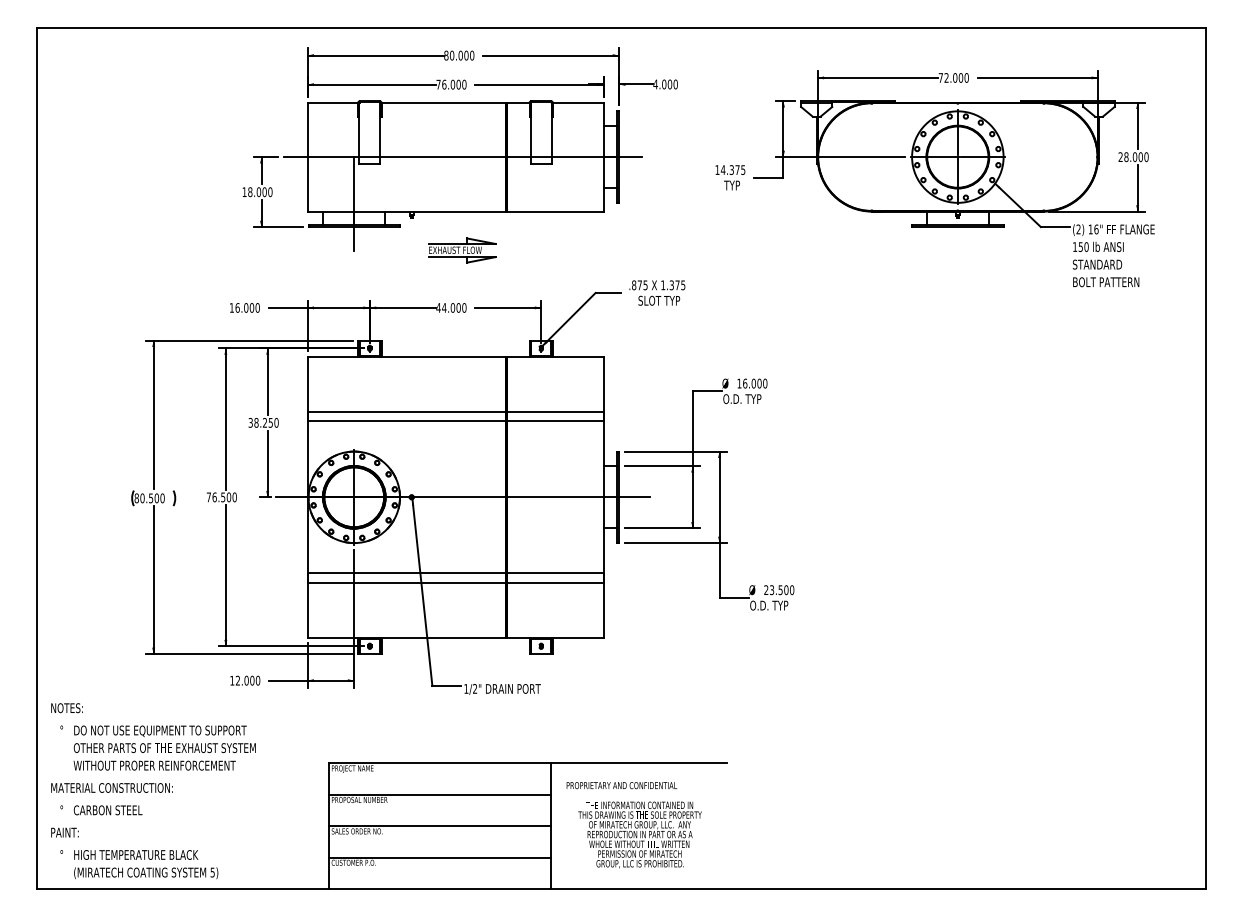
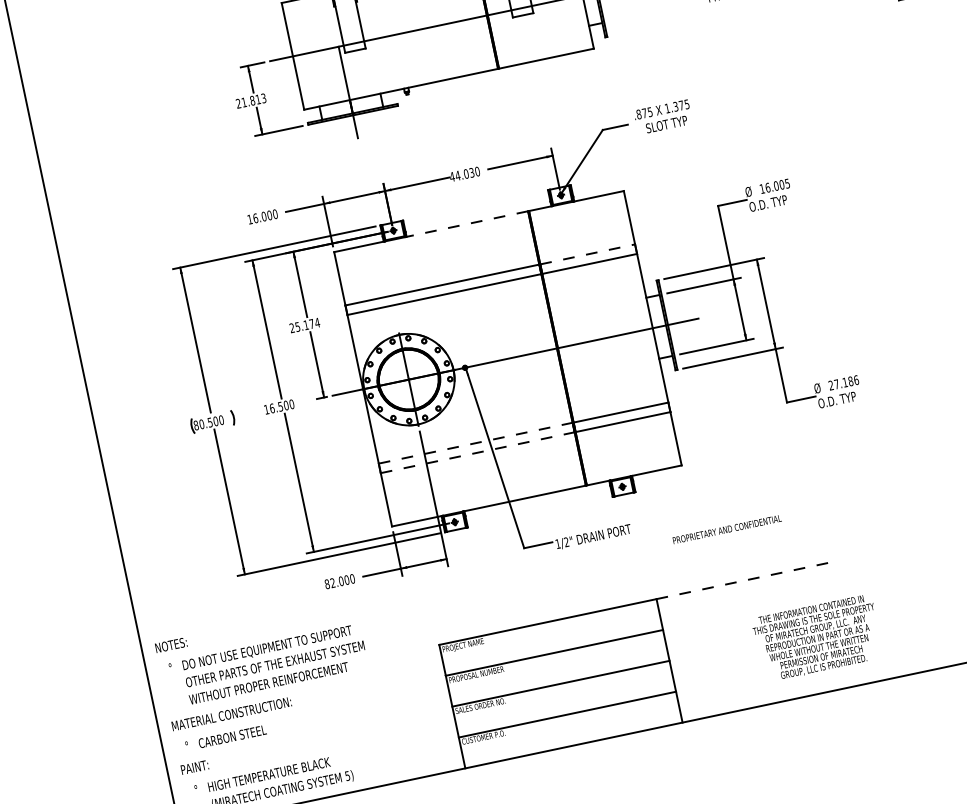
text: (257, 192) -> (251, 101), 18.000 -> 21.813
part: (462, 250) -> (463, 115), removed
text: (458, 307) -> (471, 172), 44.000 -> 44.030
line: (442, 357) -> (466, 224), solid -> dashed
text: (765, 383) -> (787, 183), 16.000 -> 16.005
line: (555, 411) -> (588, 254), solid -> dashed
text: (263, 422) -> (304, 325), 38.250 -> 25.174
text: (208, 497) -> (266, 409), 76.500 -> 16.500
line: (407, 573) -> (476, 443), solid -> dashed
line: (407, 583) -> (478, 453), solid -> dashed
text: (782, 590) -> (847, 382), 23.500 -> 27.186
text: (232, 680) -> (327, 584), 12.000 -> 82.000
line: (639, 763) -> (742, 581), solid -> dashed
text: (621, 785) -> (726, 529), moved
text: (639, 834) -> (817, 638), moved

